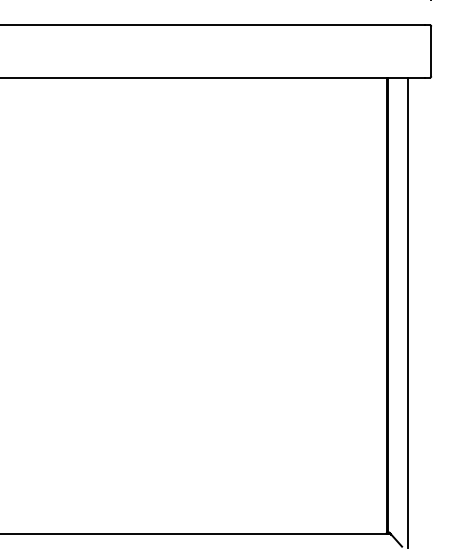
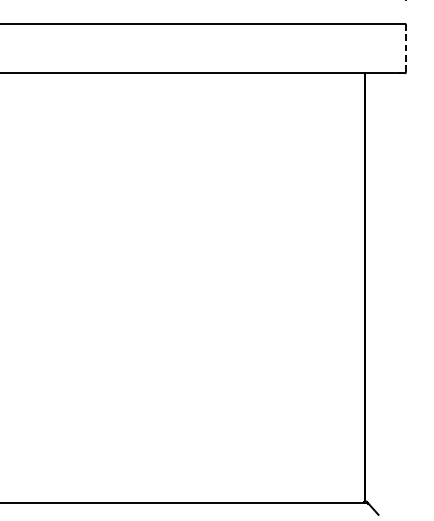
line: (431, 51) -> (406, 48), solid -> dashed
line: (407, 312) -> (383, 294), removed

